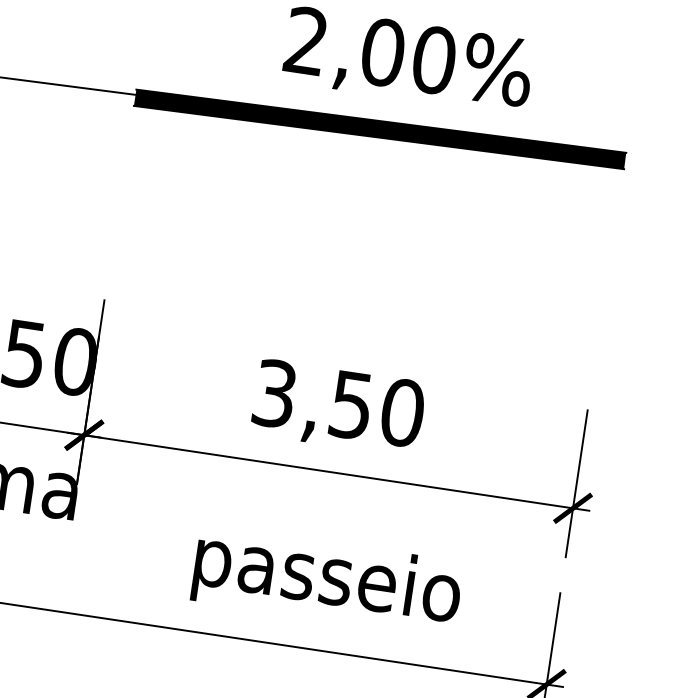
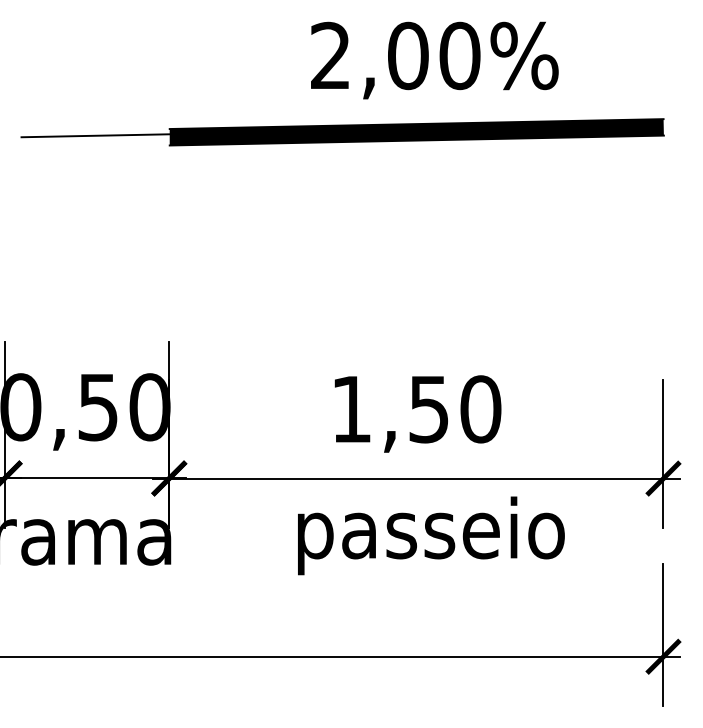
text: (274, 393) -> (351, 409), 3,50 -> 1,50
text: (327, 580) -> (431, 535), moved

